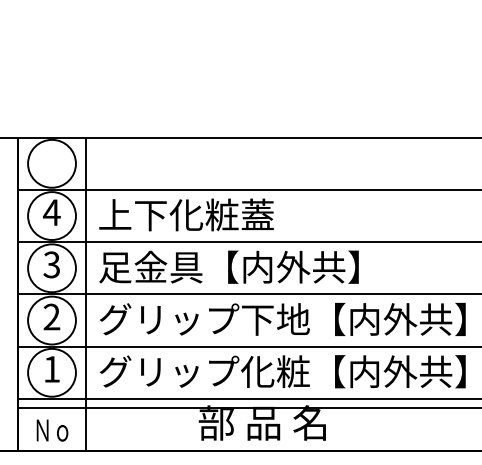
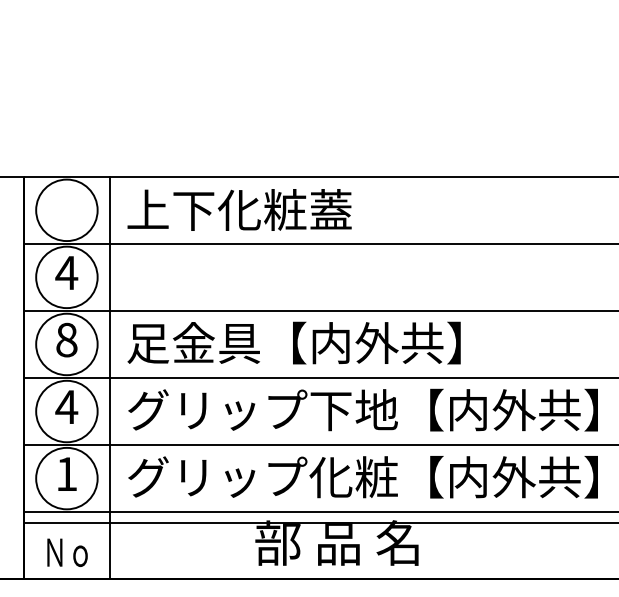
text: (186, 214) -> (239, 209), moved
text: (51, 264) -> (66, 339), 3 -> 8
text: (51, 316) -> (66, 406), 2 -> 4

